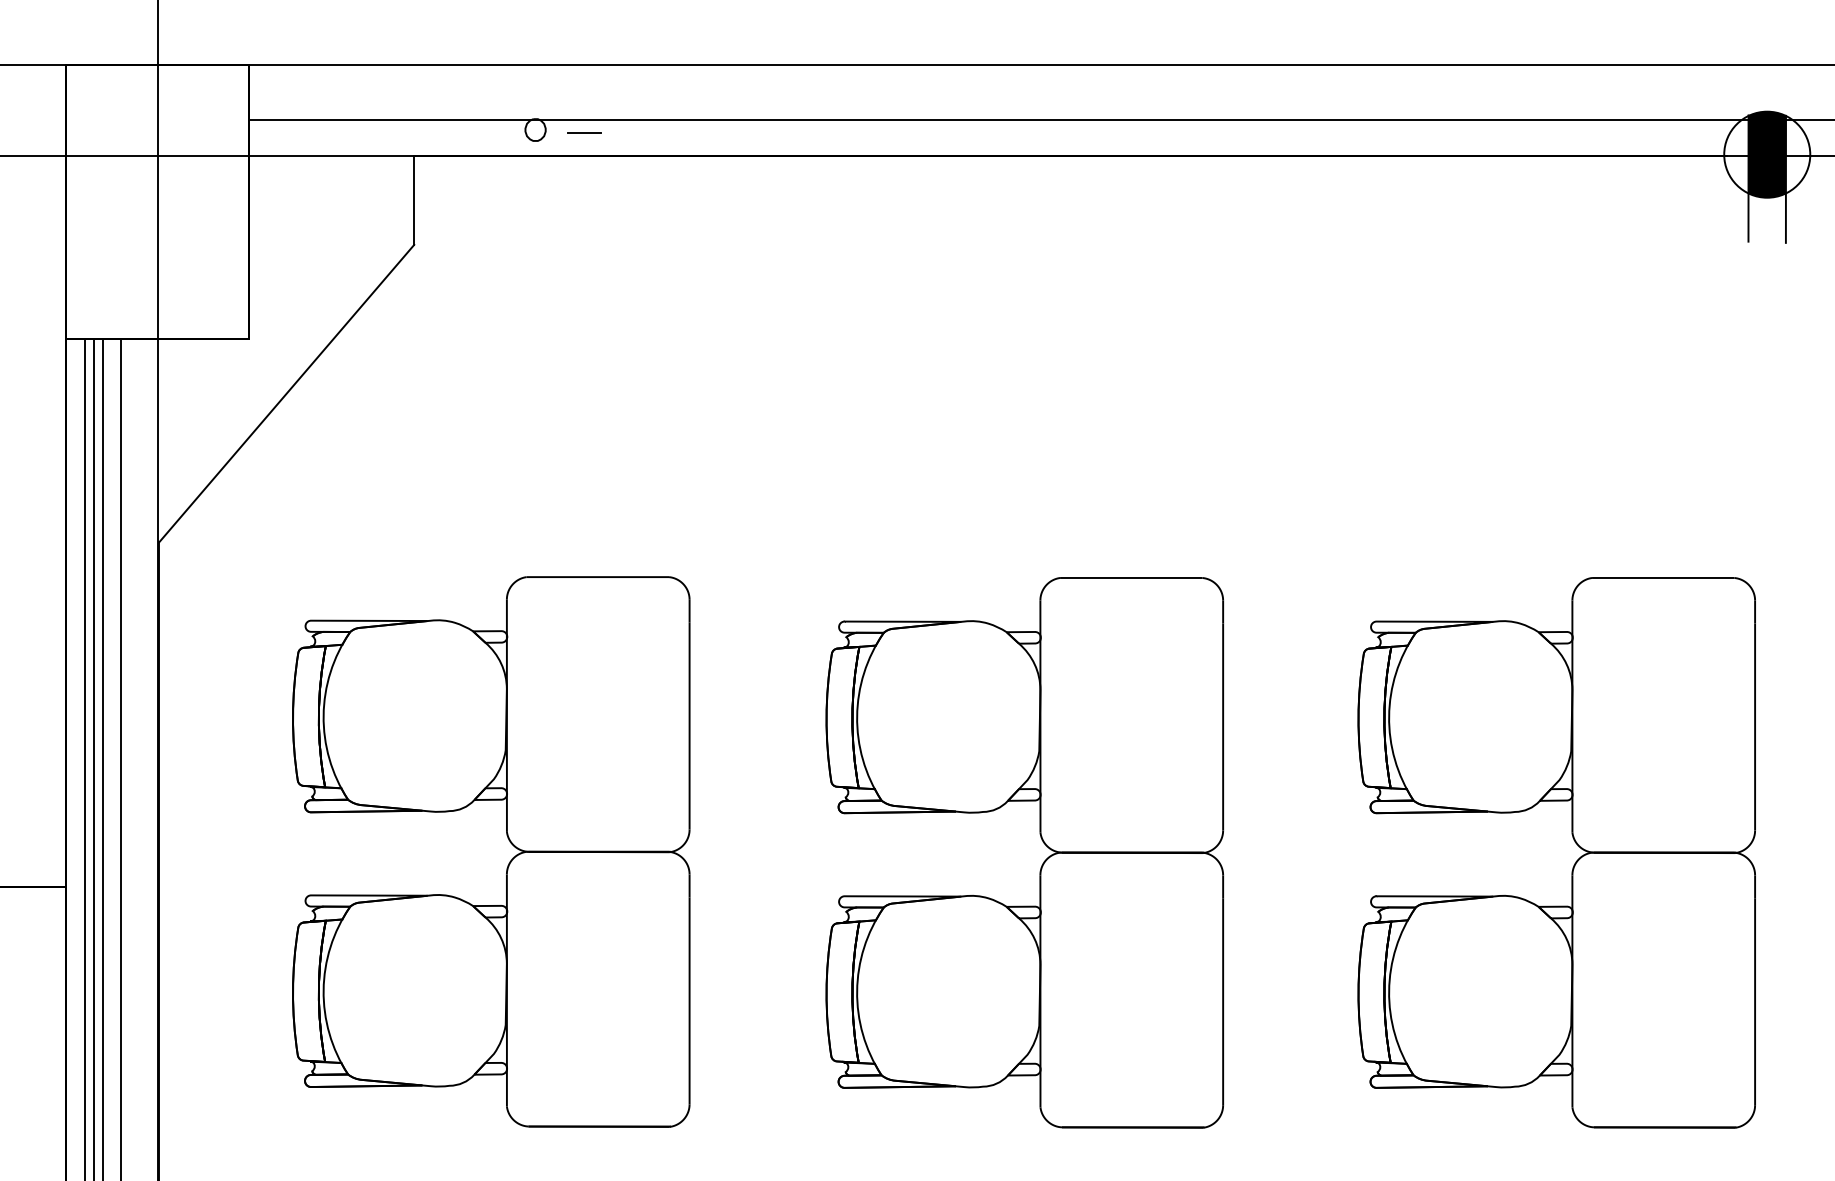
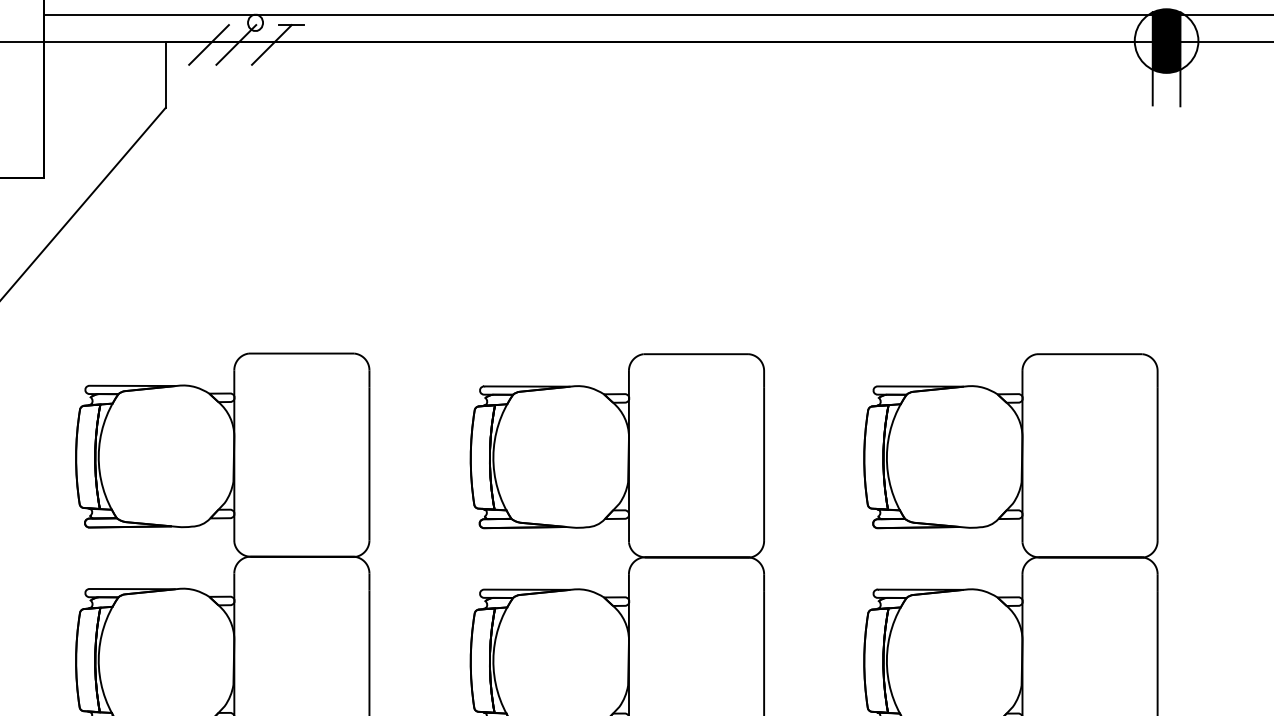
line: (472, 159) -> (208, 44), added
line: (509, 159) -> (236, 44), added
line: (557, 159) -> (271, 44), added

